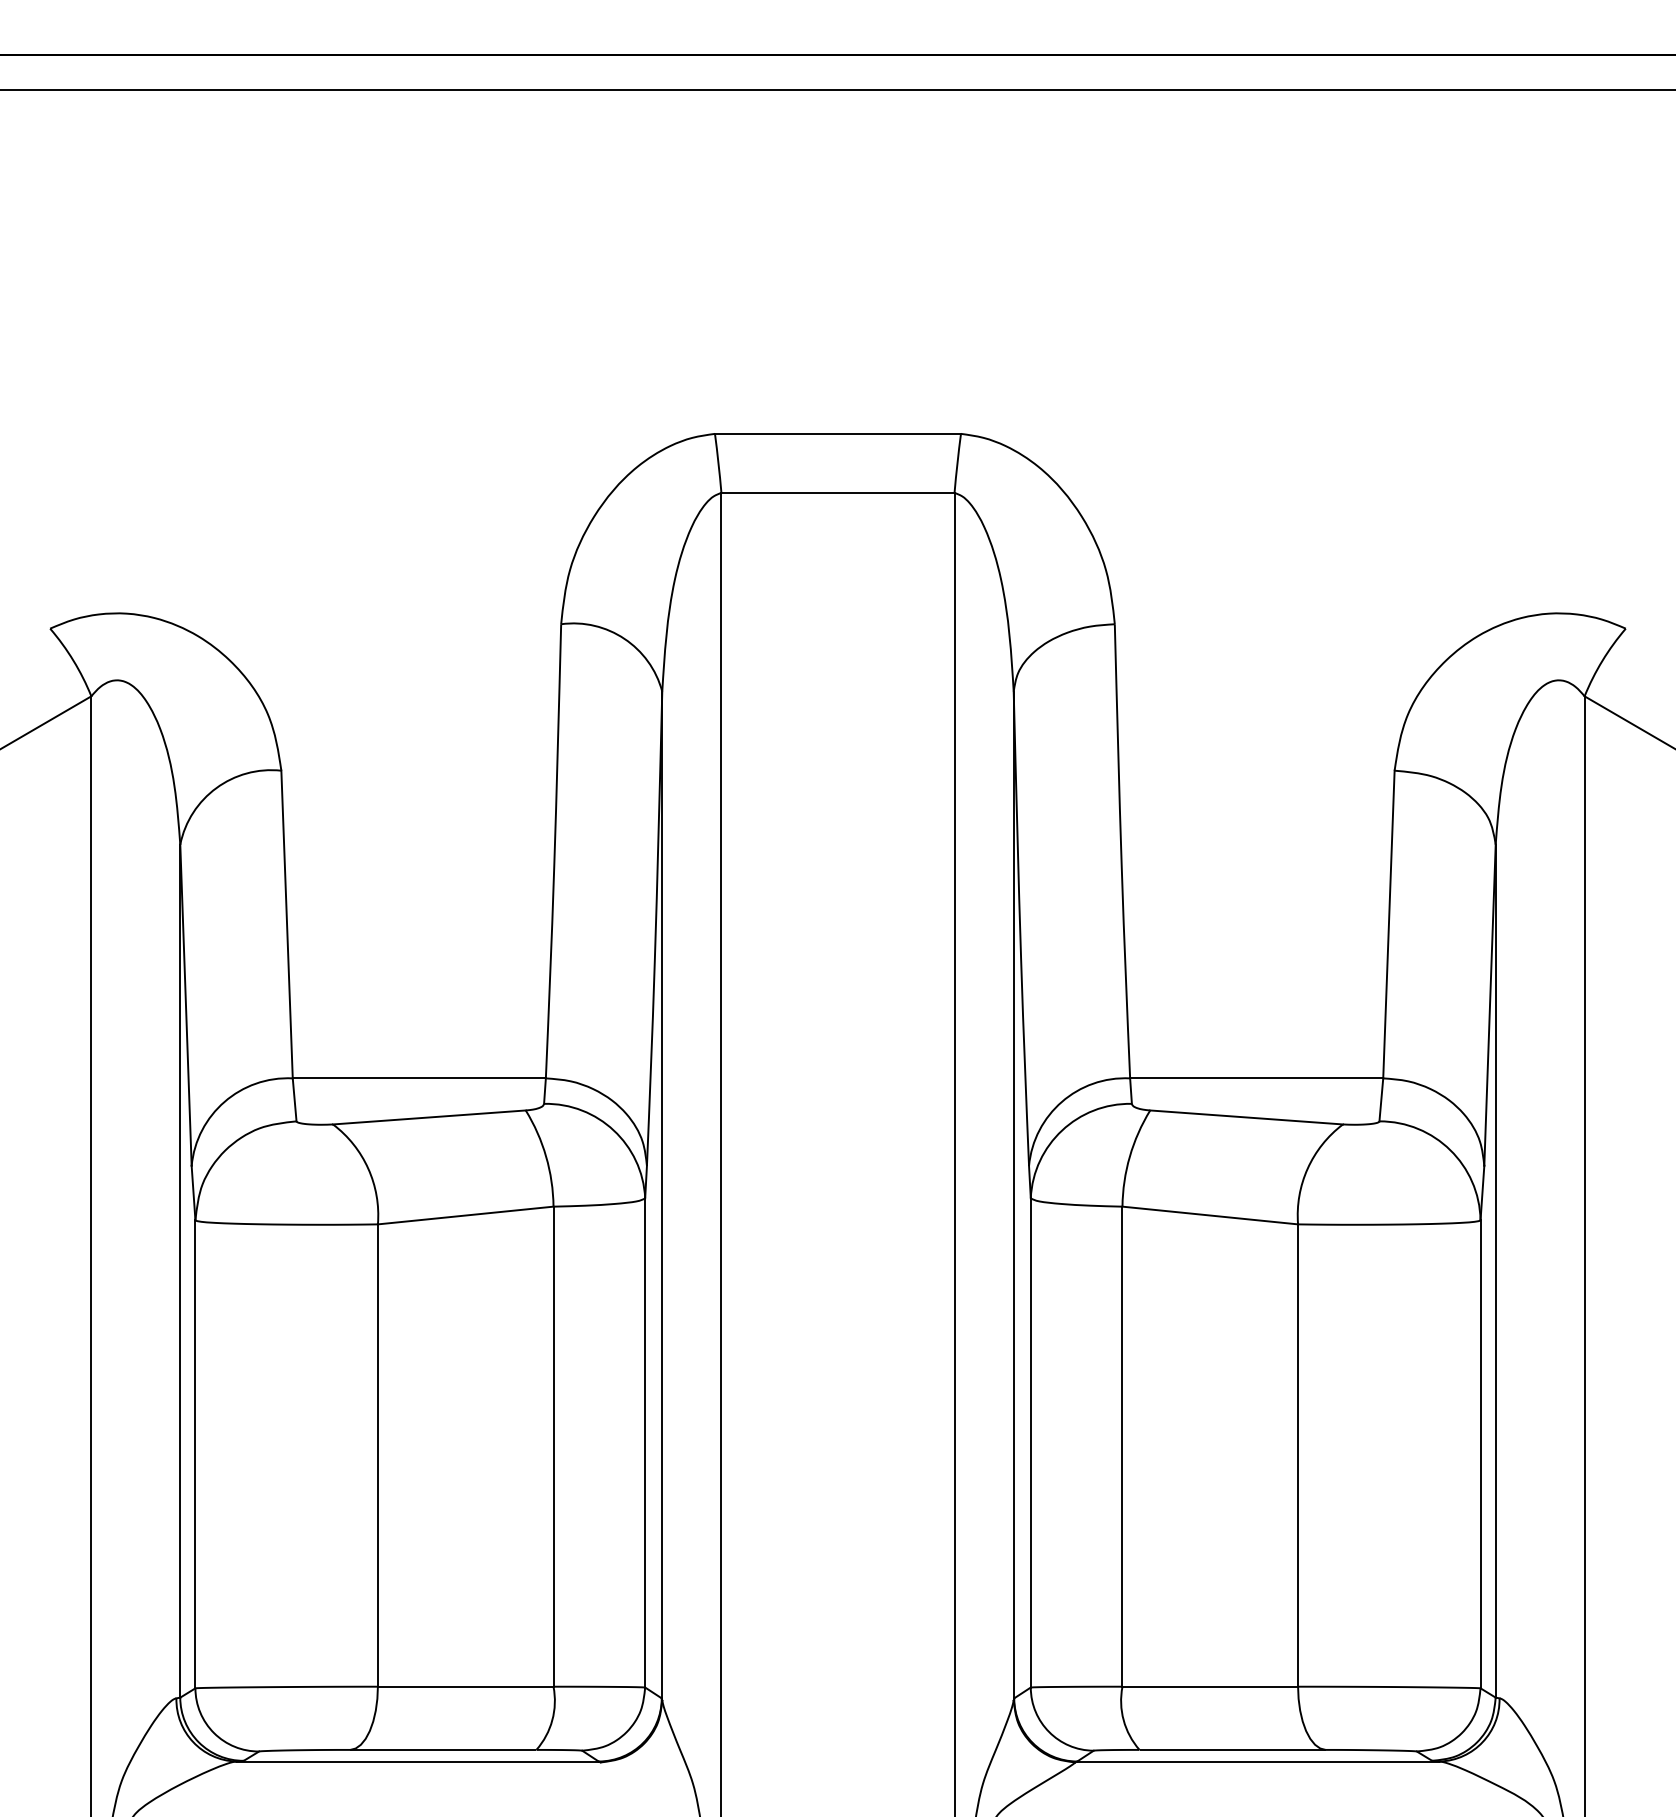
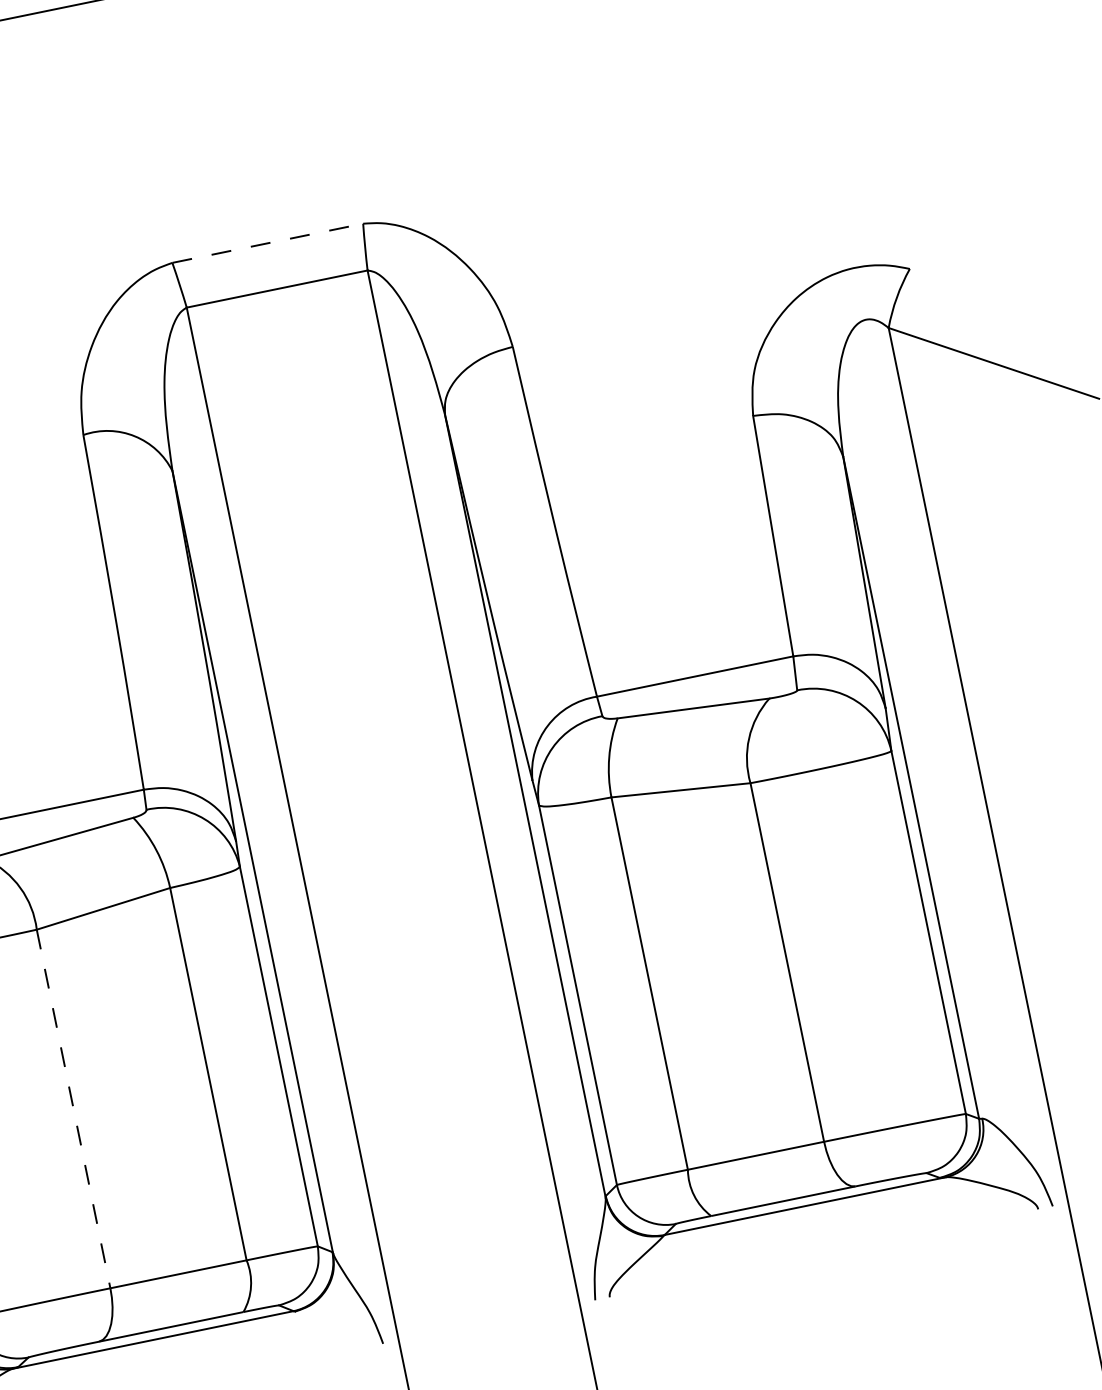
line: (837, 433) -> (267, 243), solid -> dashed
line: (377, 1456) -> (73, 1109), solid -> dashed

